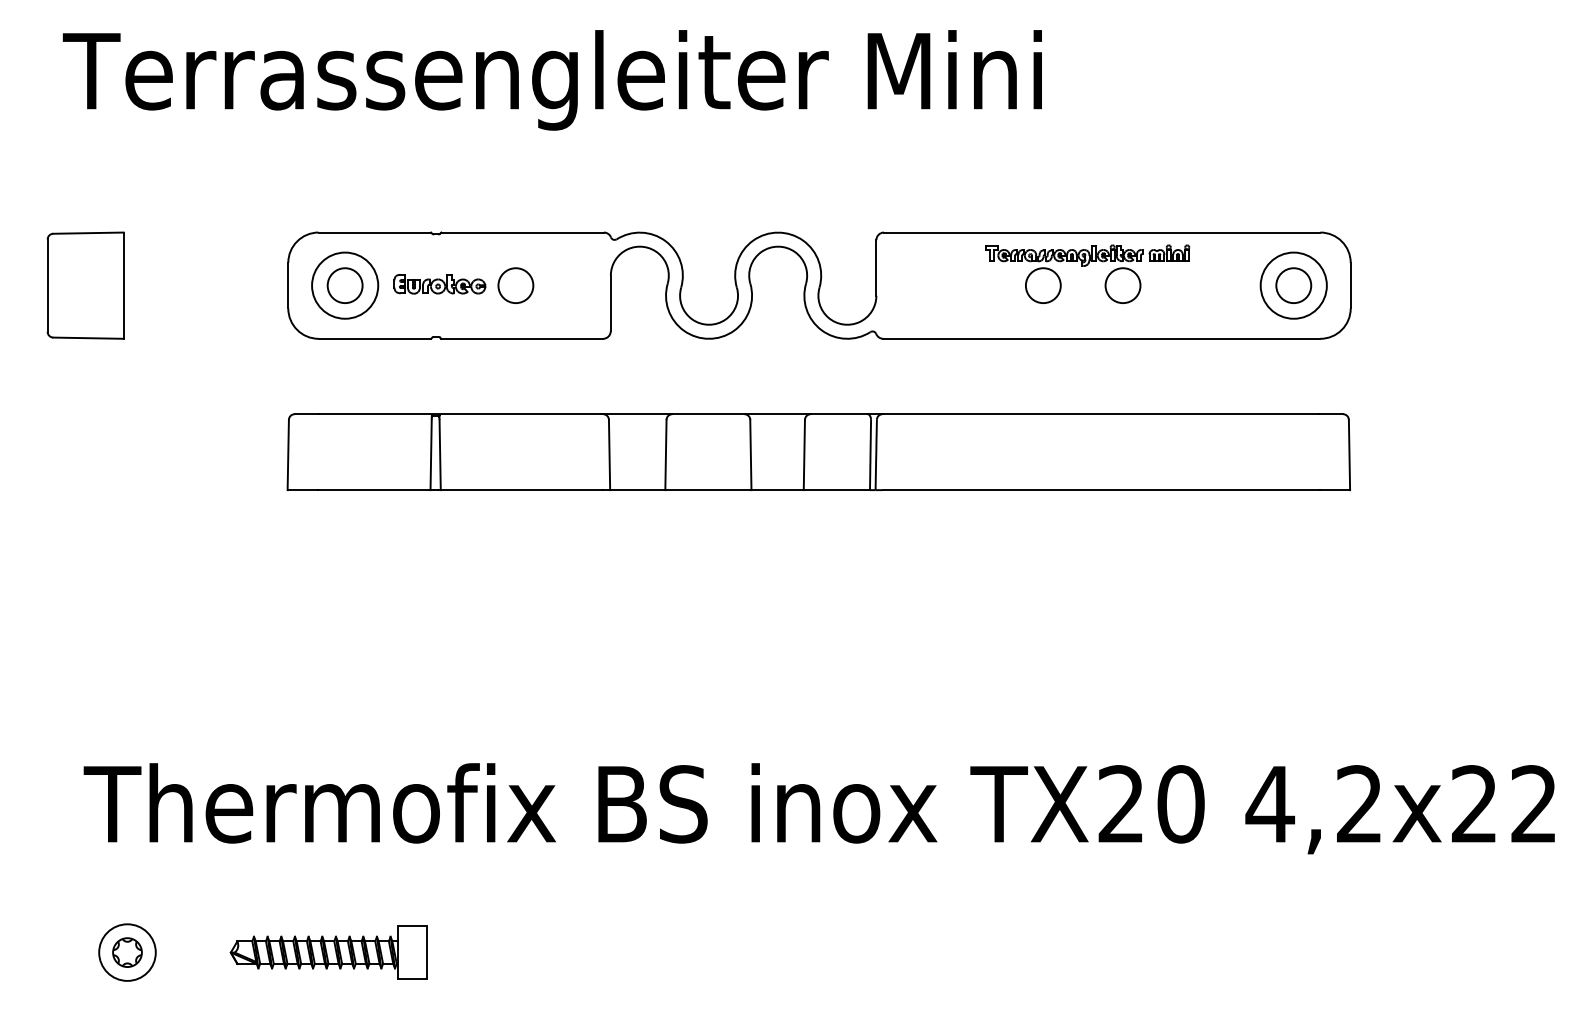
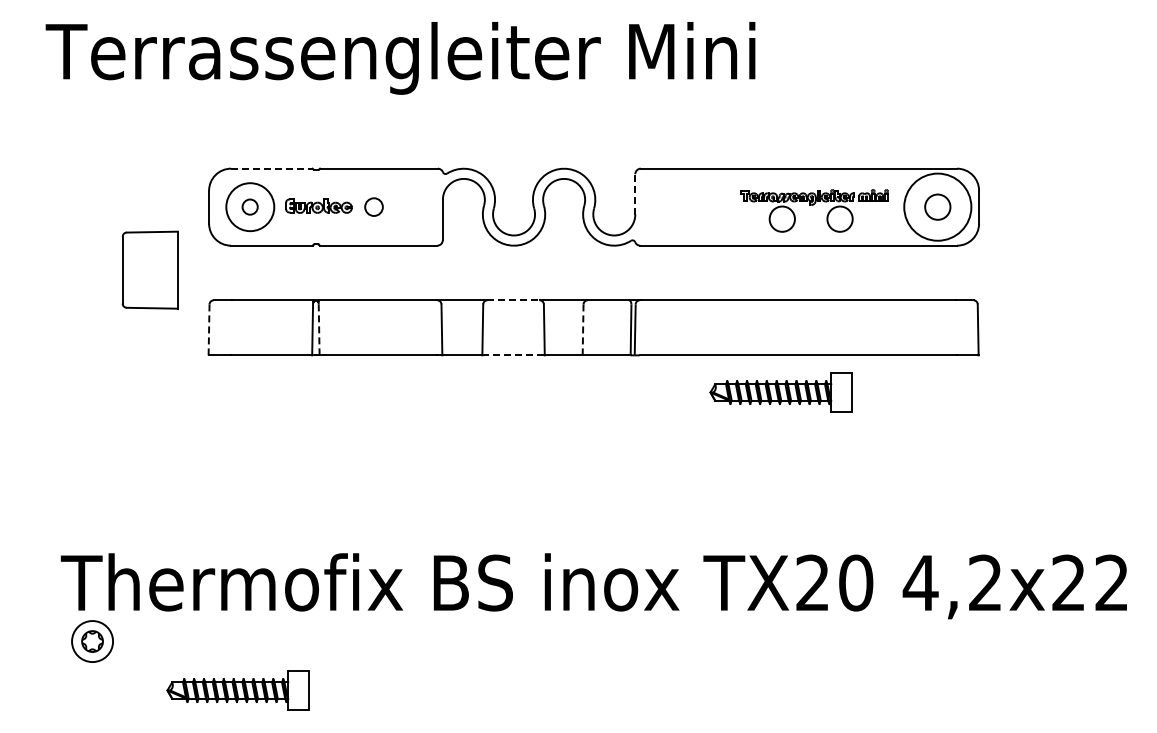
line: (374, 232) -> (271, 168), solid -> dashed
line: (876, 266) -> (635, 193), solid -> dashed
part: (1087, 273) -> (814, 210), moved
part: (84, 284) -> (149, 269), moved
circle: (344, 284) -> (249, 206), size x0.6
circle: (515, 284) -> (373, 206), size x0.7
circle: (1293, 286) -> (937, 207), size x1.4
line: (709, 414) -> (514, 300), solid -> dashed
line: (440, 454) -> (319, 329), solid -> dashed
line: (288, 455) -> (209, 330), solid -> dashed
line: (804, 455) -> (583, 330), solid -> dashed
line: (709, 490) -> (514, 355), solid -> dashed
part: (1076, 541) -> (780, 392), added
part: (127, 952) -> (92, 641), moved

